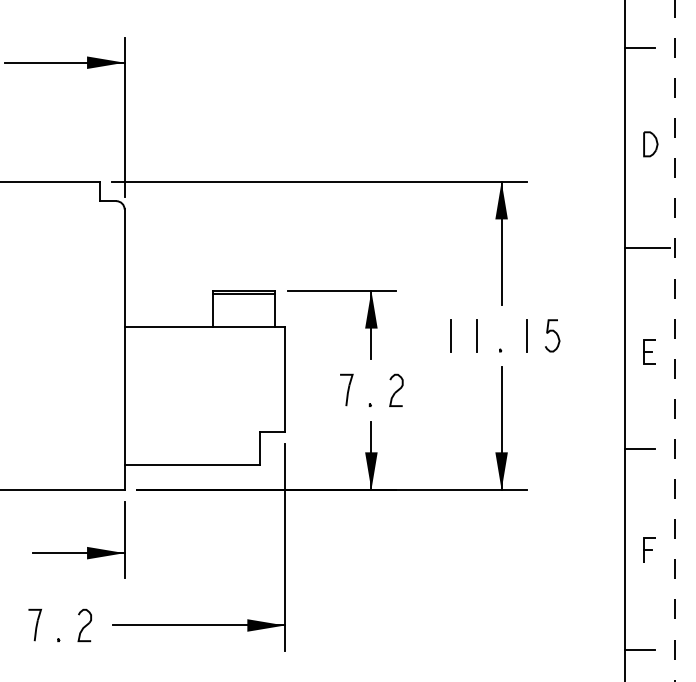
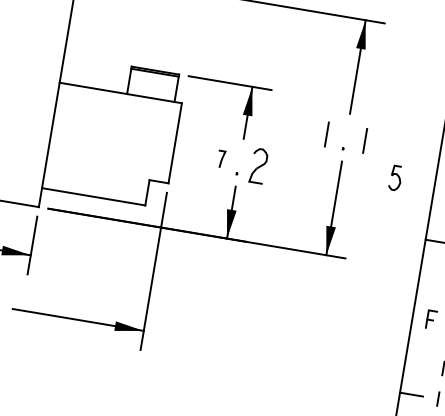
curve: (553, 332) -> (396, 175), moved
line: (451, 335) -> (307, 131), removed
part: (346, 389) -> (220, 158), size x0.7
part: (396, 389) -> (258, 165), size x1.4

